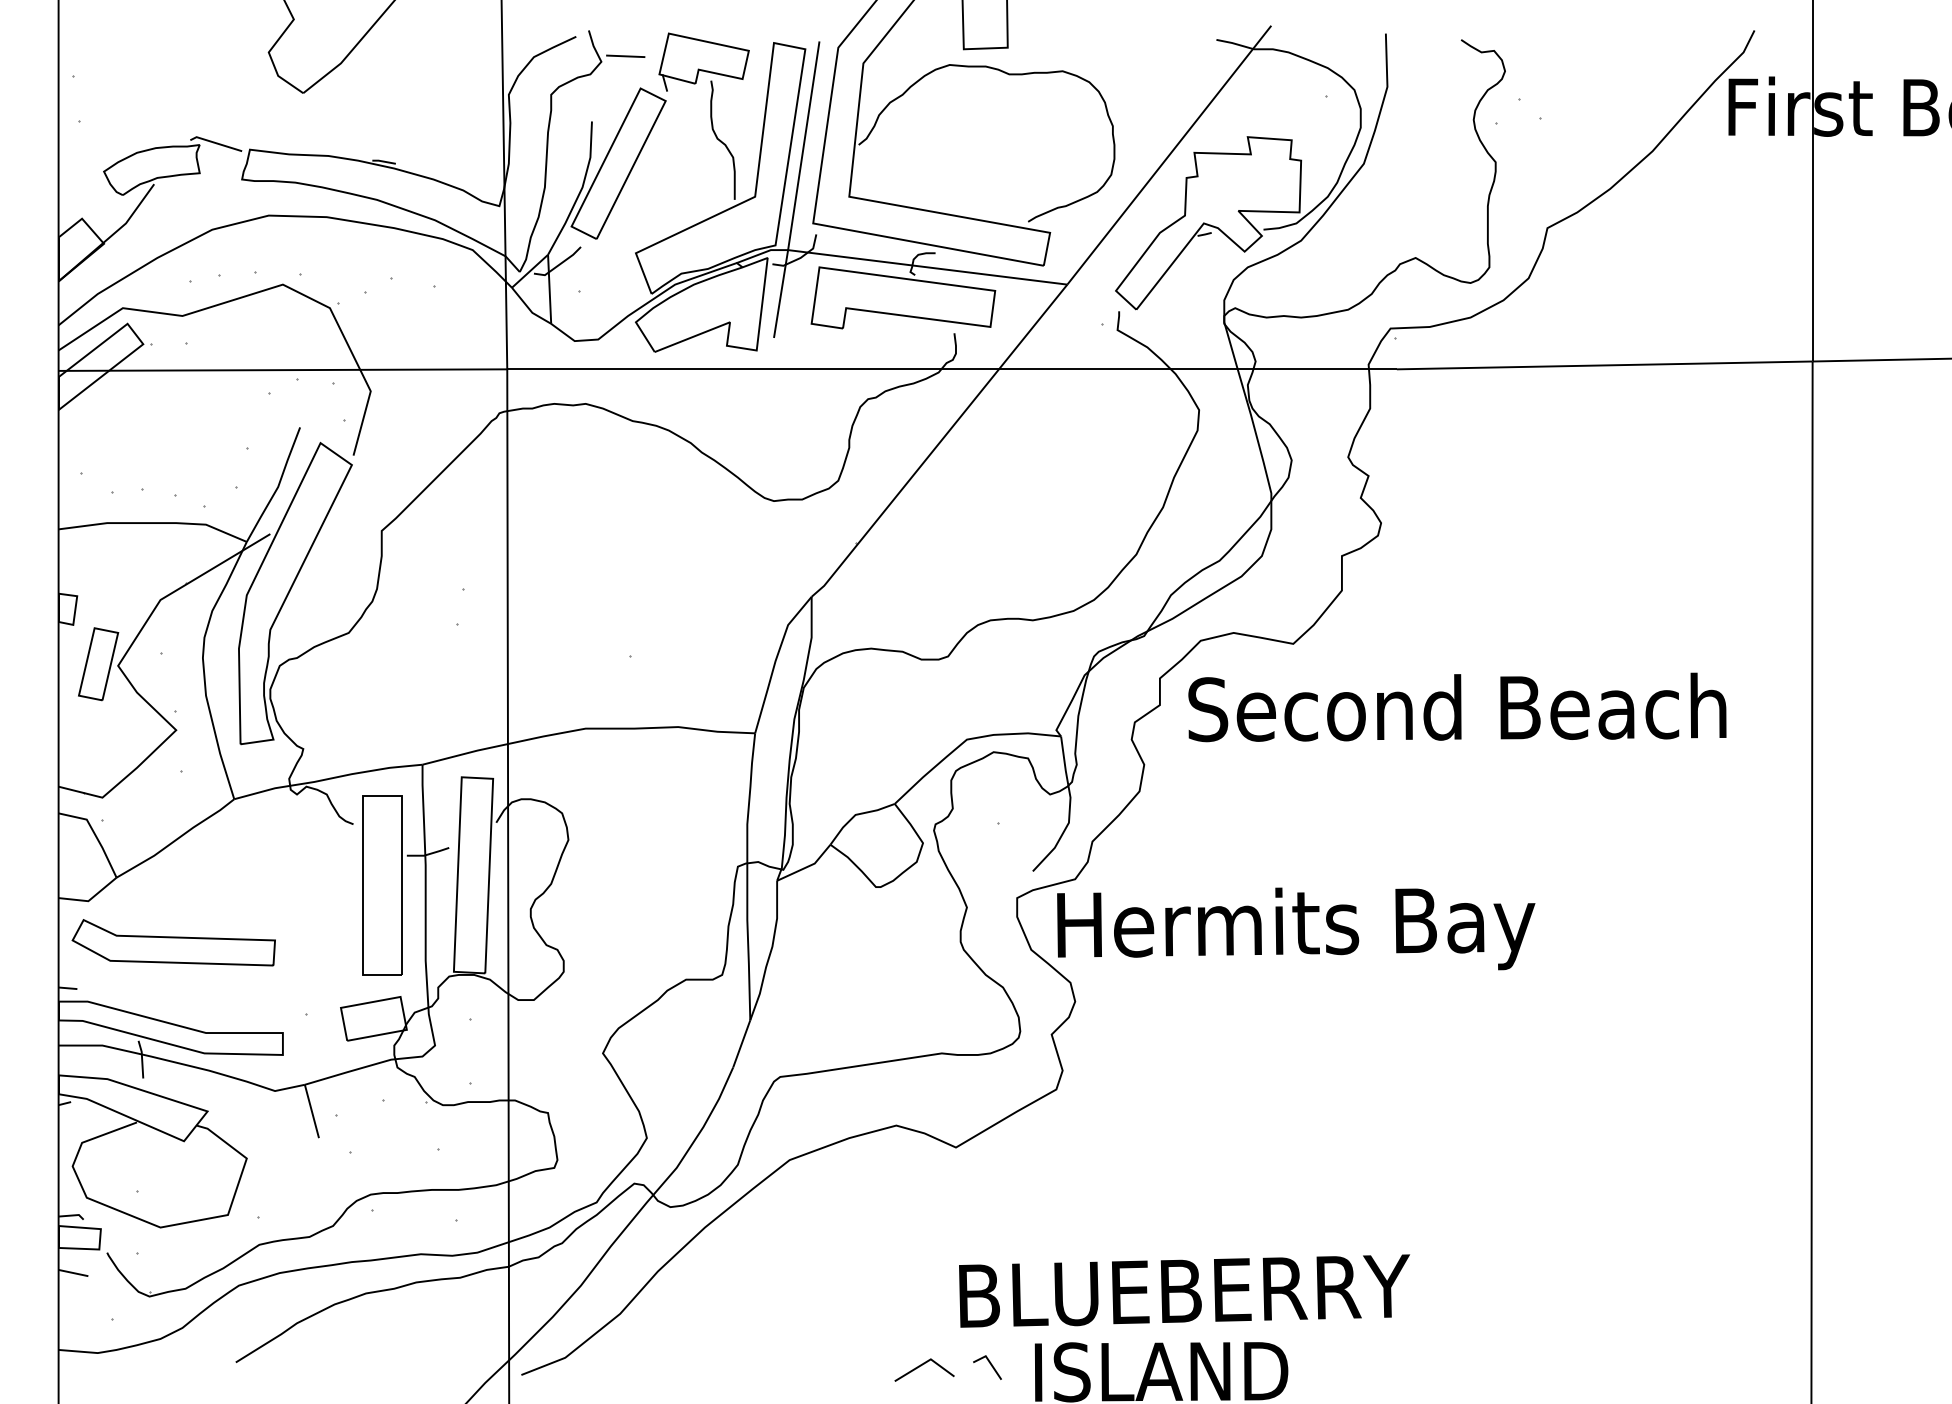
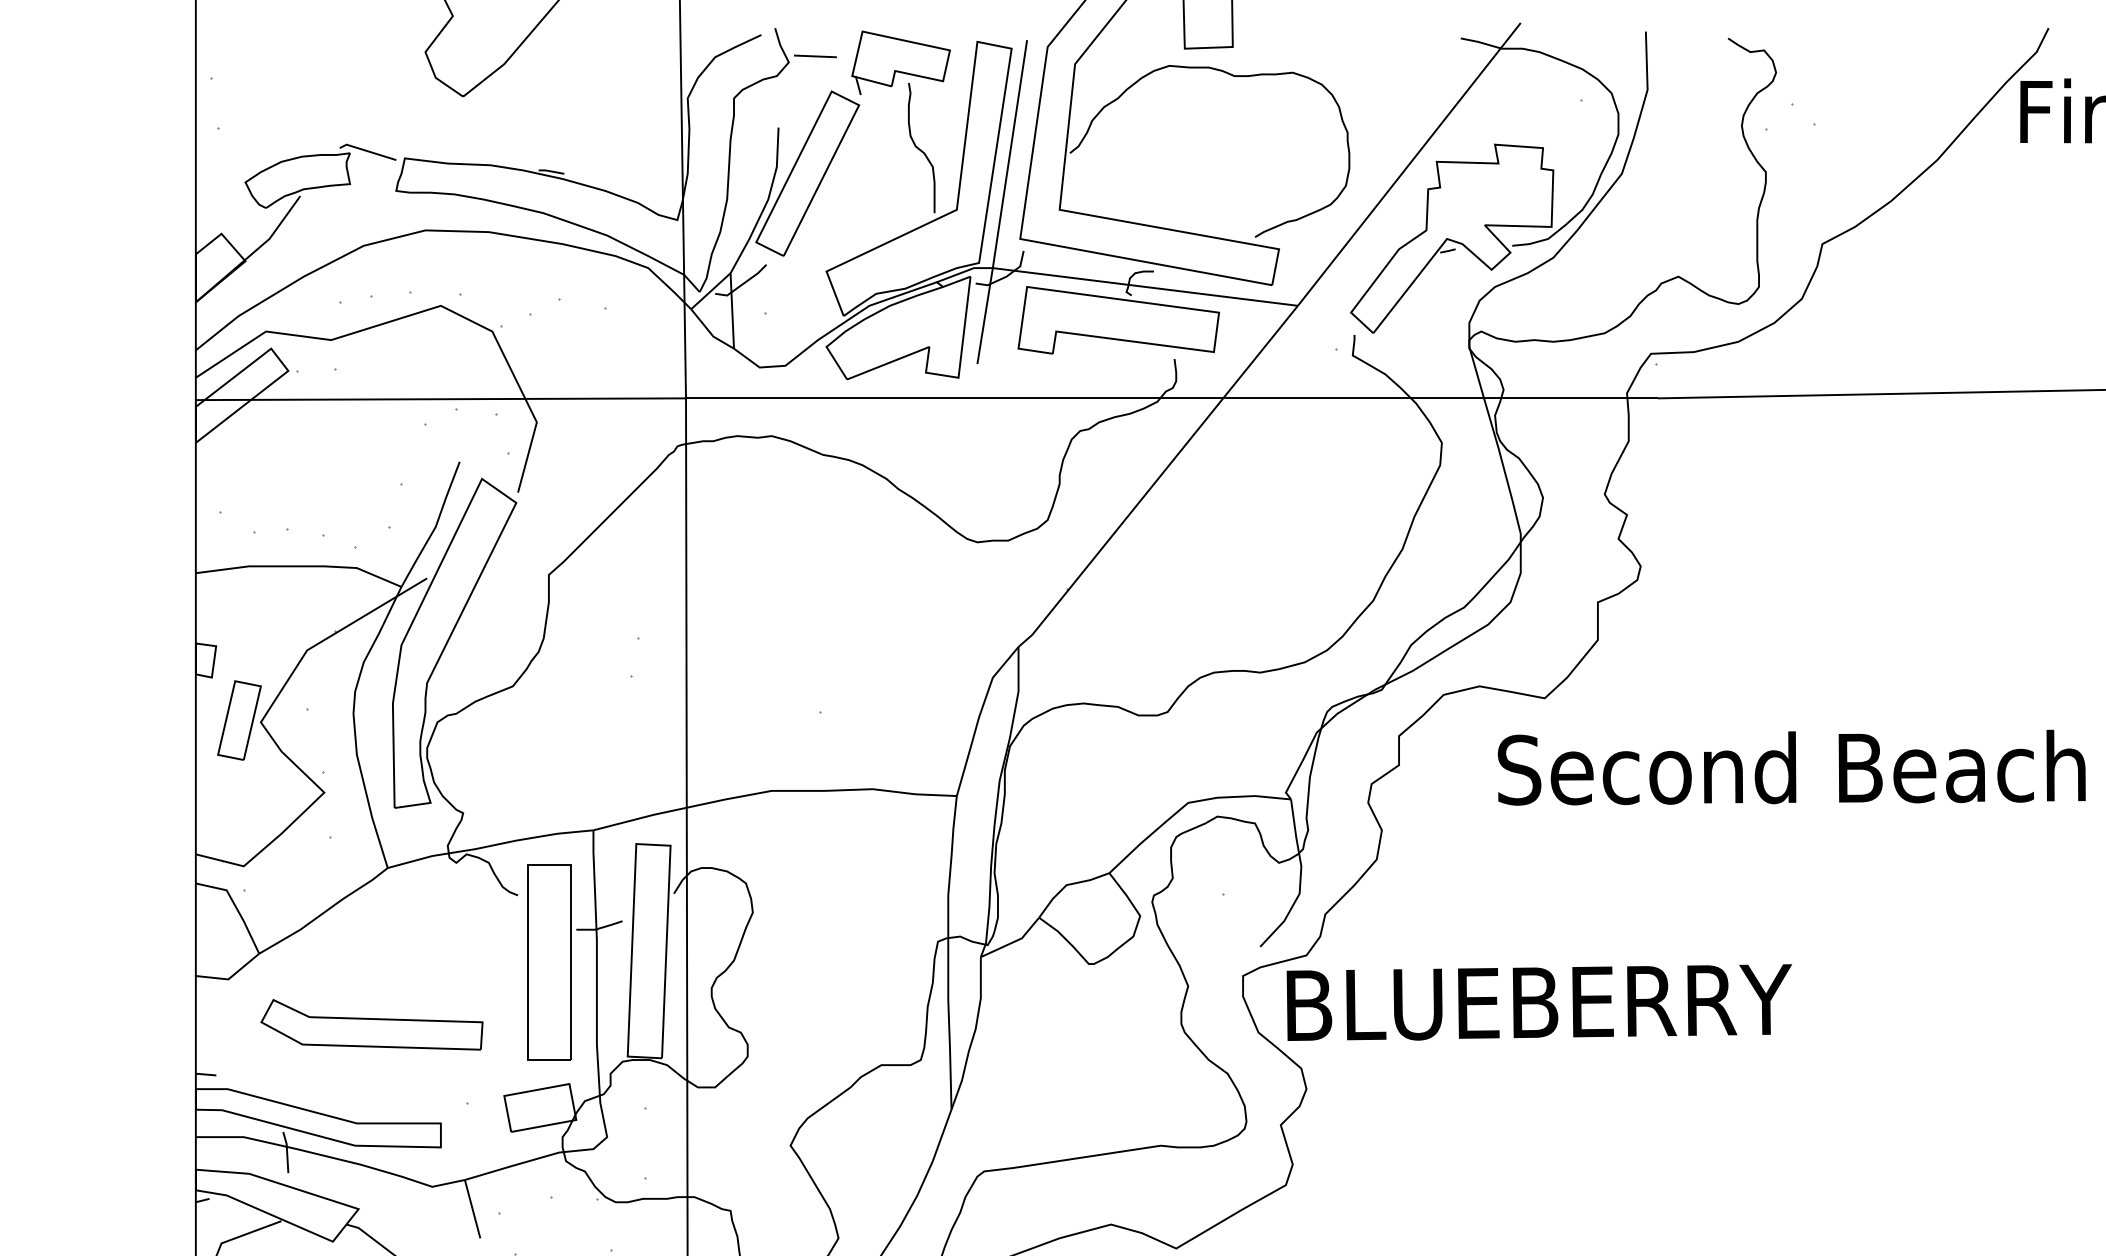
text: (1457, 707) -> (1791, 767), moved
text: (1300, 928) -> (1552, 1009), Hermits Bay -> BLUEBERRY
part: (173, 942) -> (371, 1024), moved

